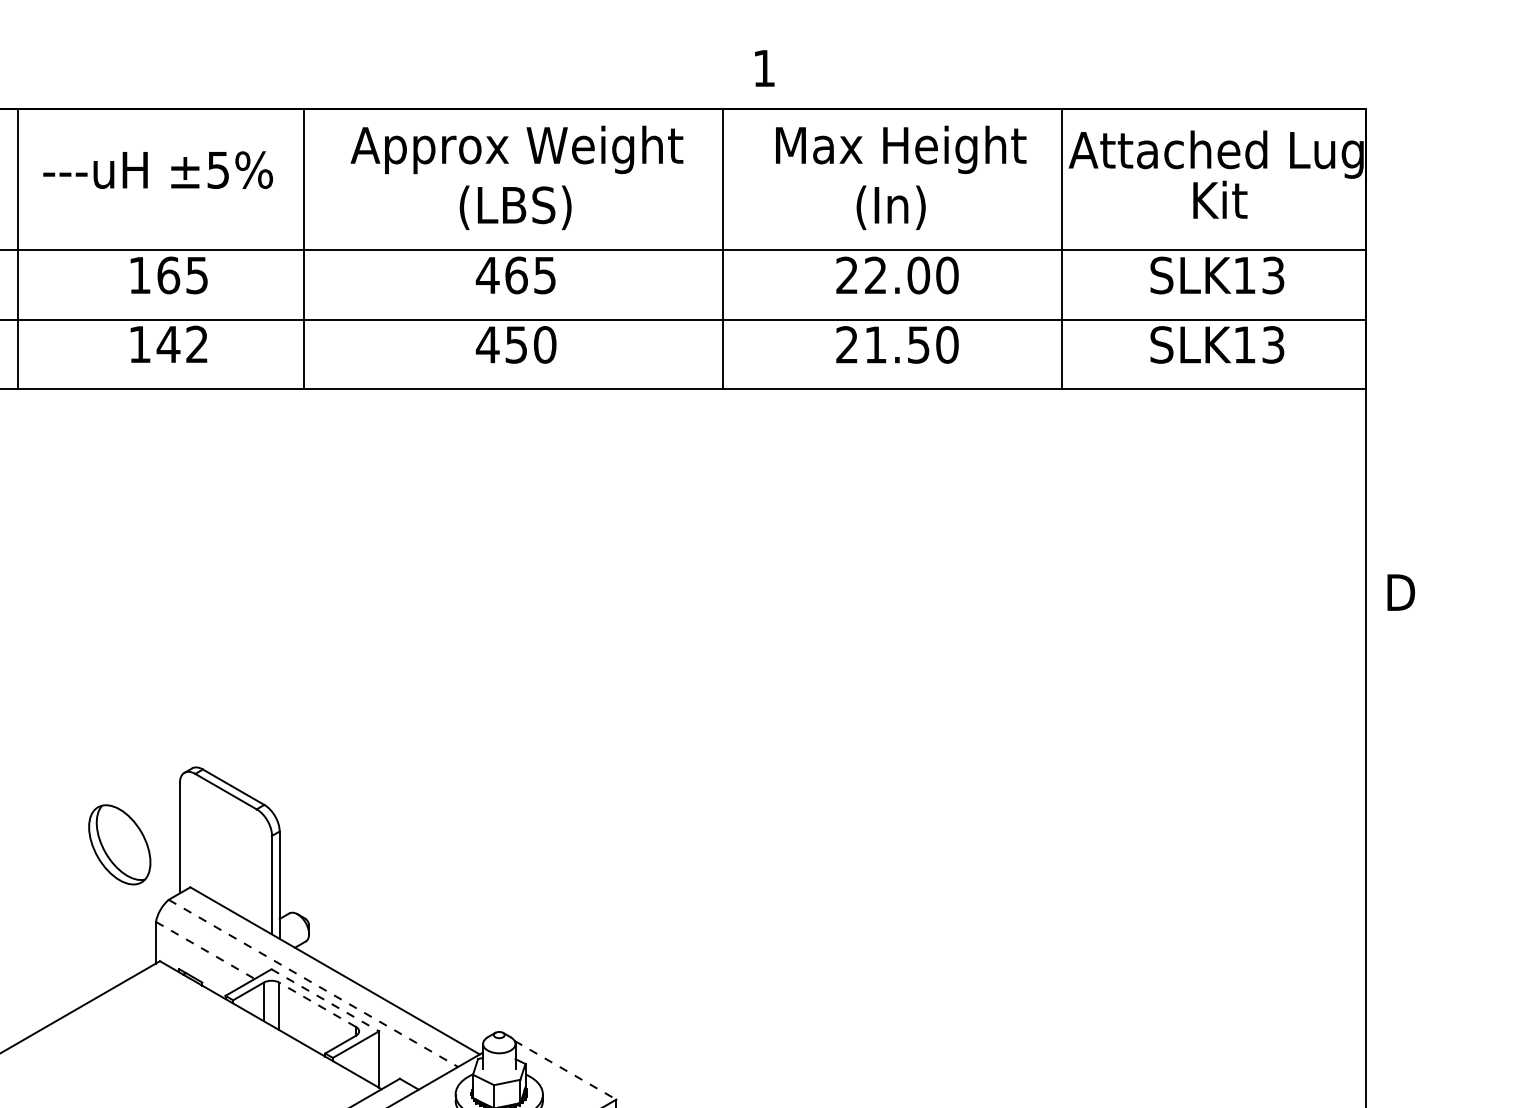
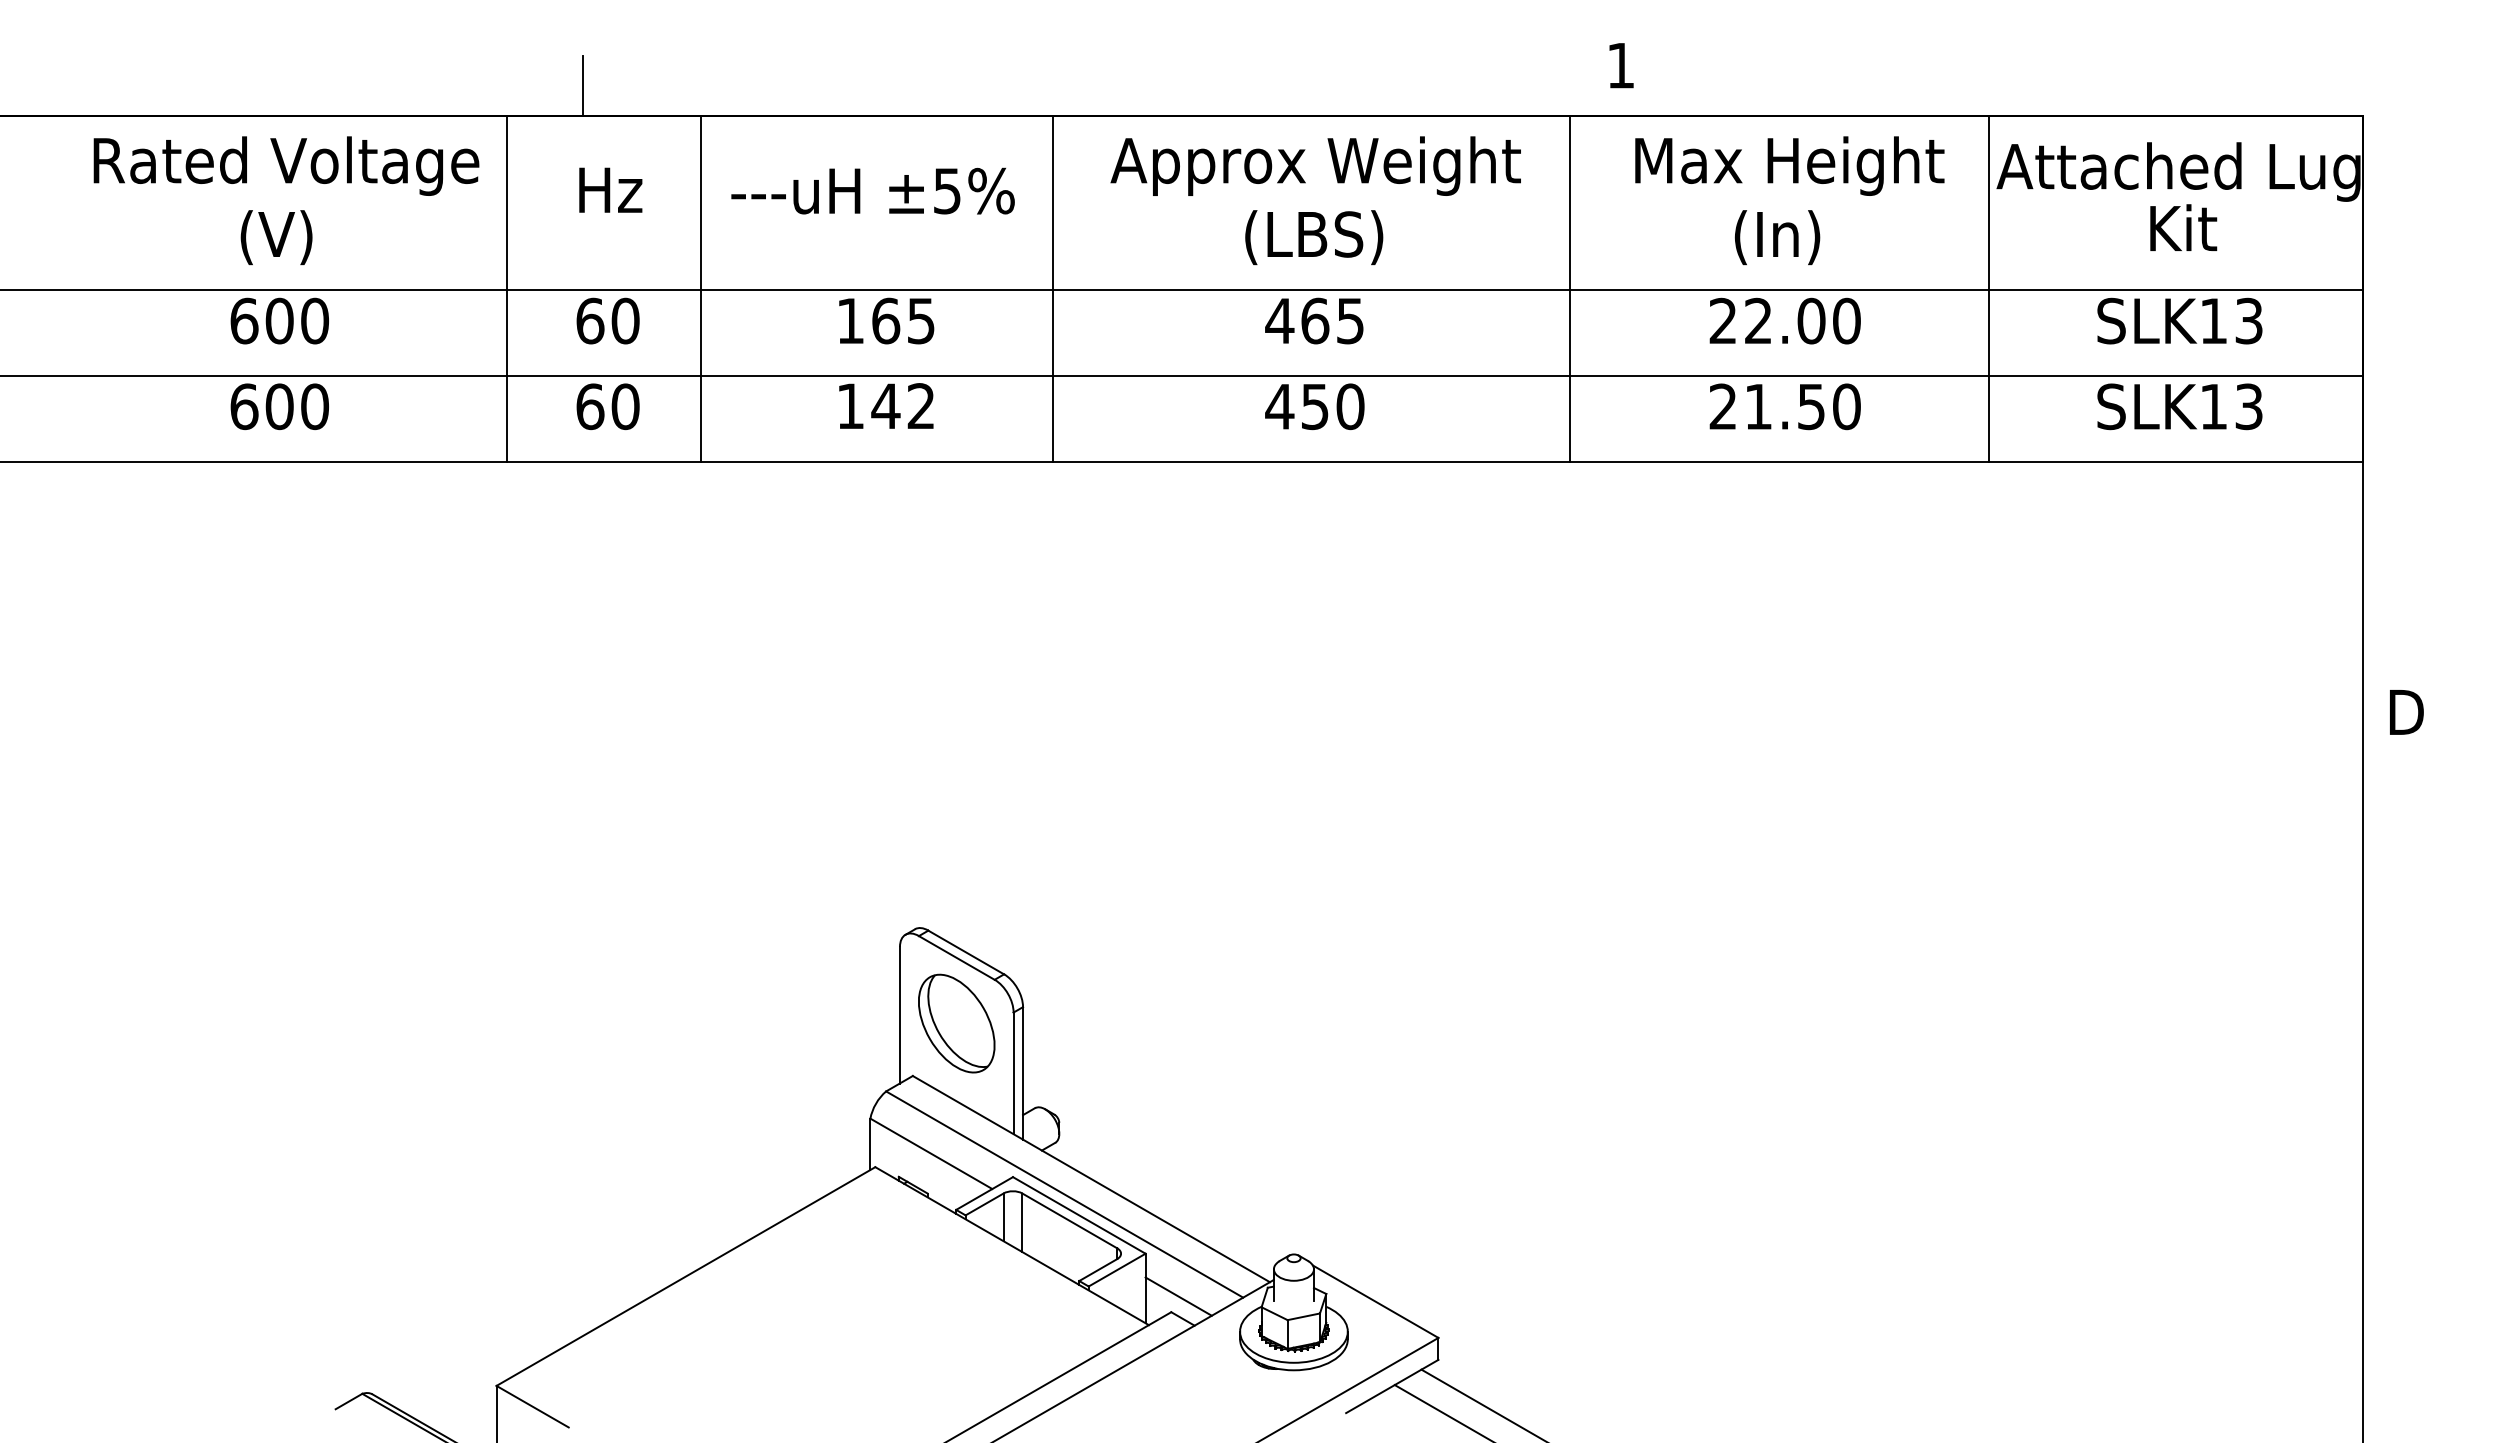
part: (119, 844) -> (956, 1023), moved
line: (205, 950) -> (931, 1154), dashed -> solid
line: (314, 983) -> (1065, 1194), dashed -> solid
line: (325, 1000) -> (1079, 1215), dashed -> solid
line: (317, 1004) -> (1069, 1220), dashed -> solid
line: (405, 1066) -> (1178, 1296), added
line: (566, 1070) -> (1376, 1301), dashed -> solid

